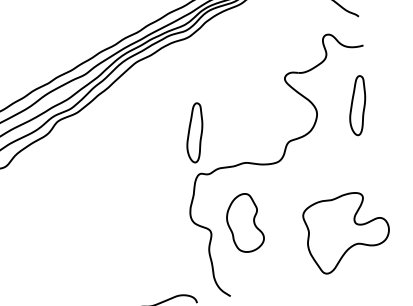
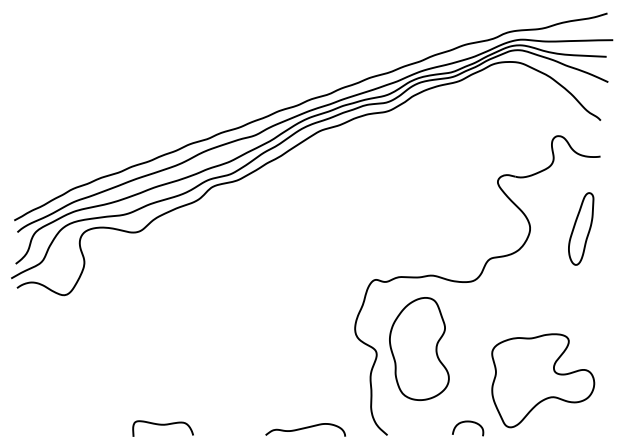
part: (195, 132) -> (377, 228), removed
part: (244, 222) -> (419, 348), size x1.43
curve: (293, 275) -> (468, 422), added

